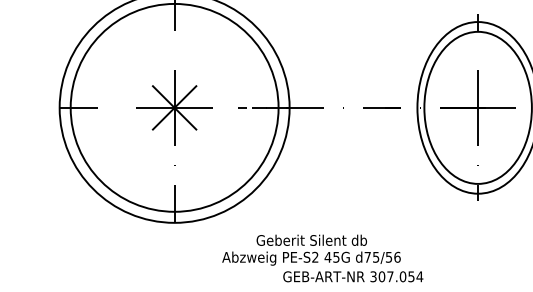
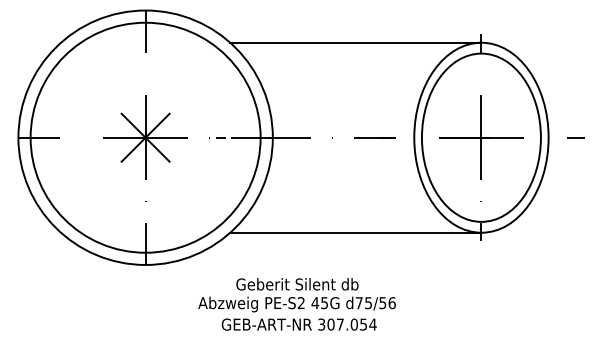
line: (364, 21) -> (355, 42), added
line: (364, 193) -> (355, 232), added
text: (352, 276) -> (298, 324), moved

